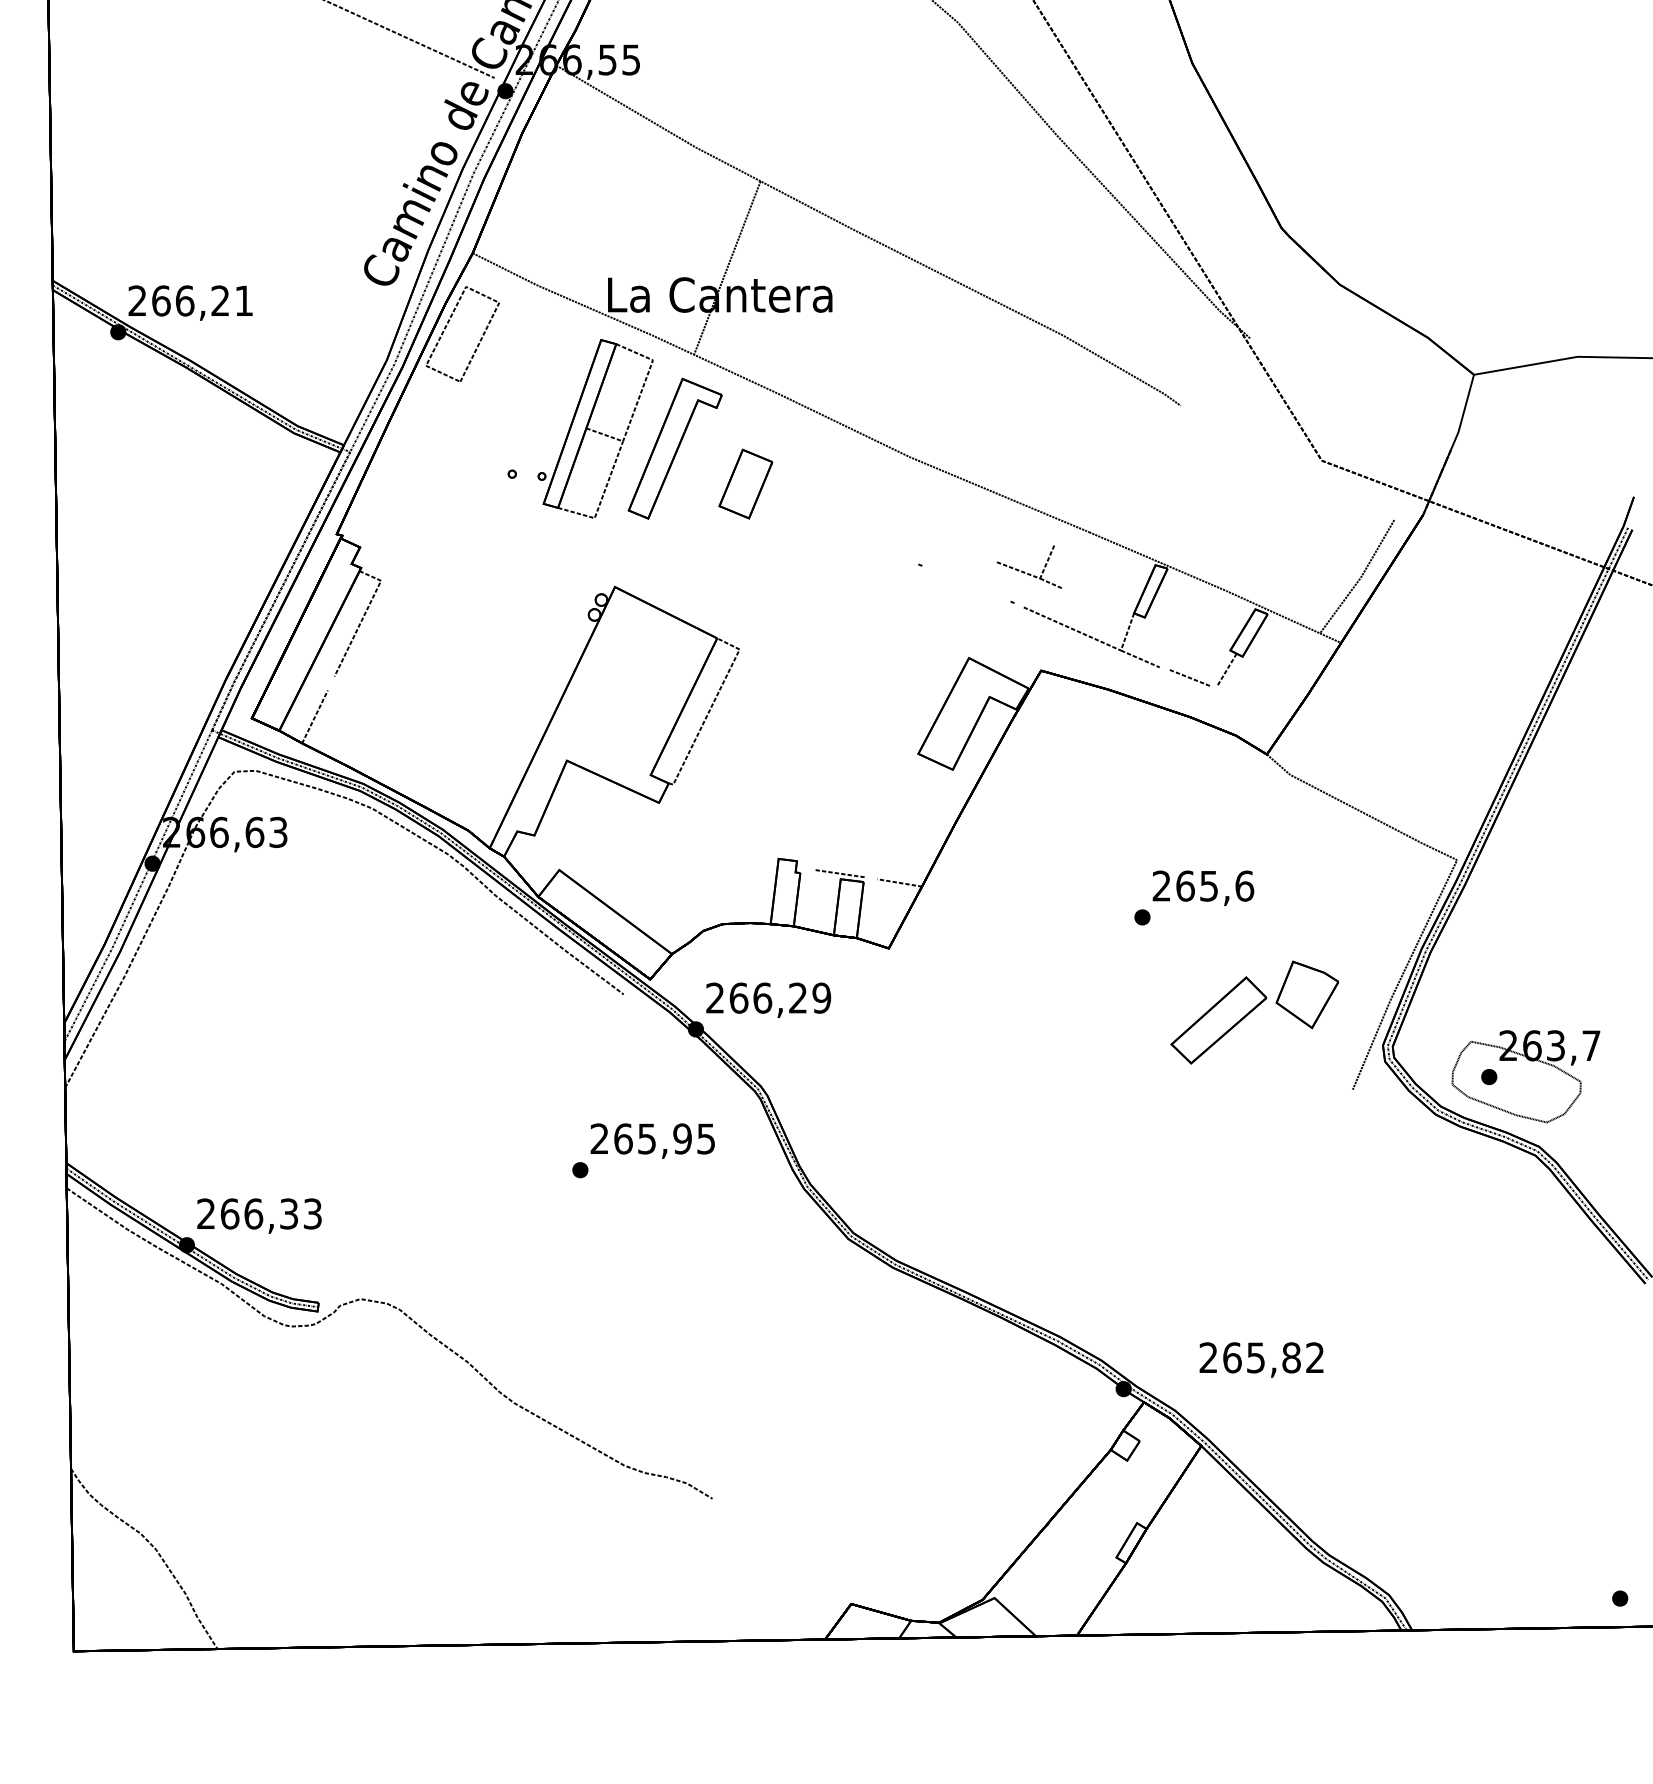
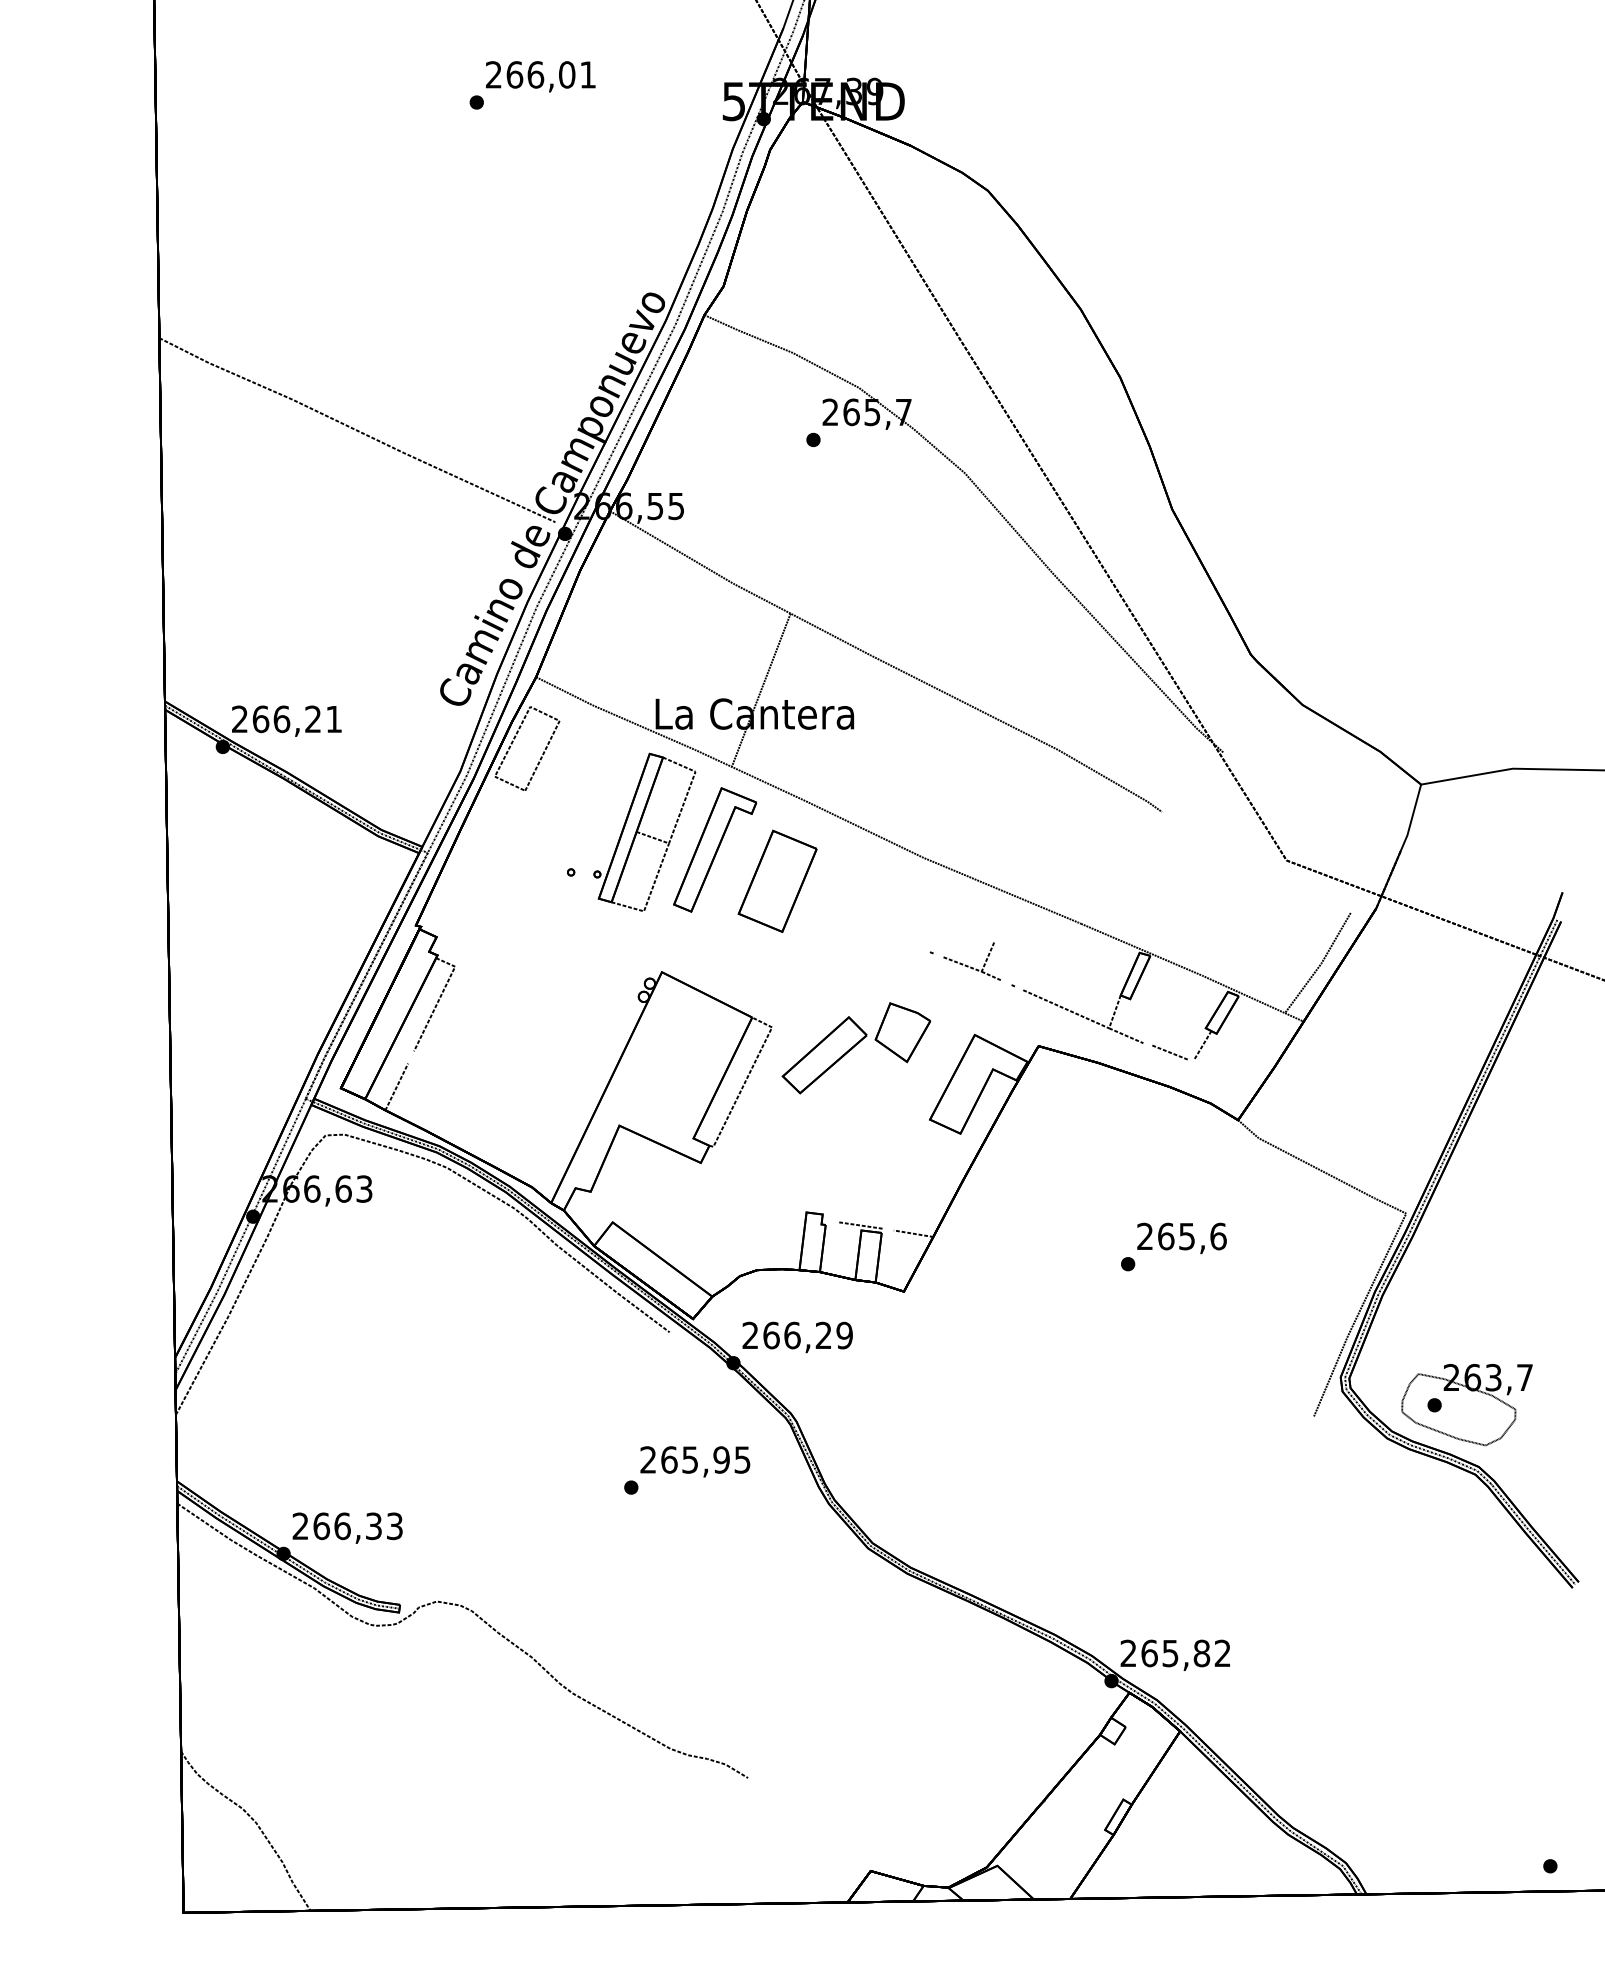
part: (745, 483) -> (777, 880), size x1.67
part: (1028, 567) -> (971, 961), moved
part: (1254, 1012) -> (856, 1048), moved
text: (1260, 1359) -> (1174, 1654), moved

